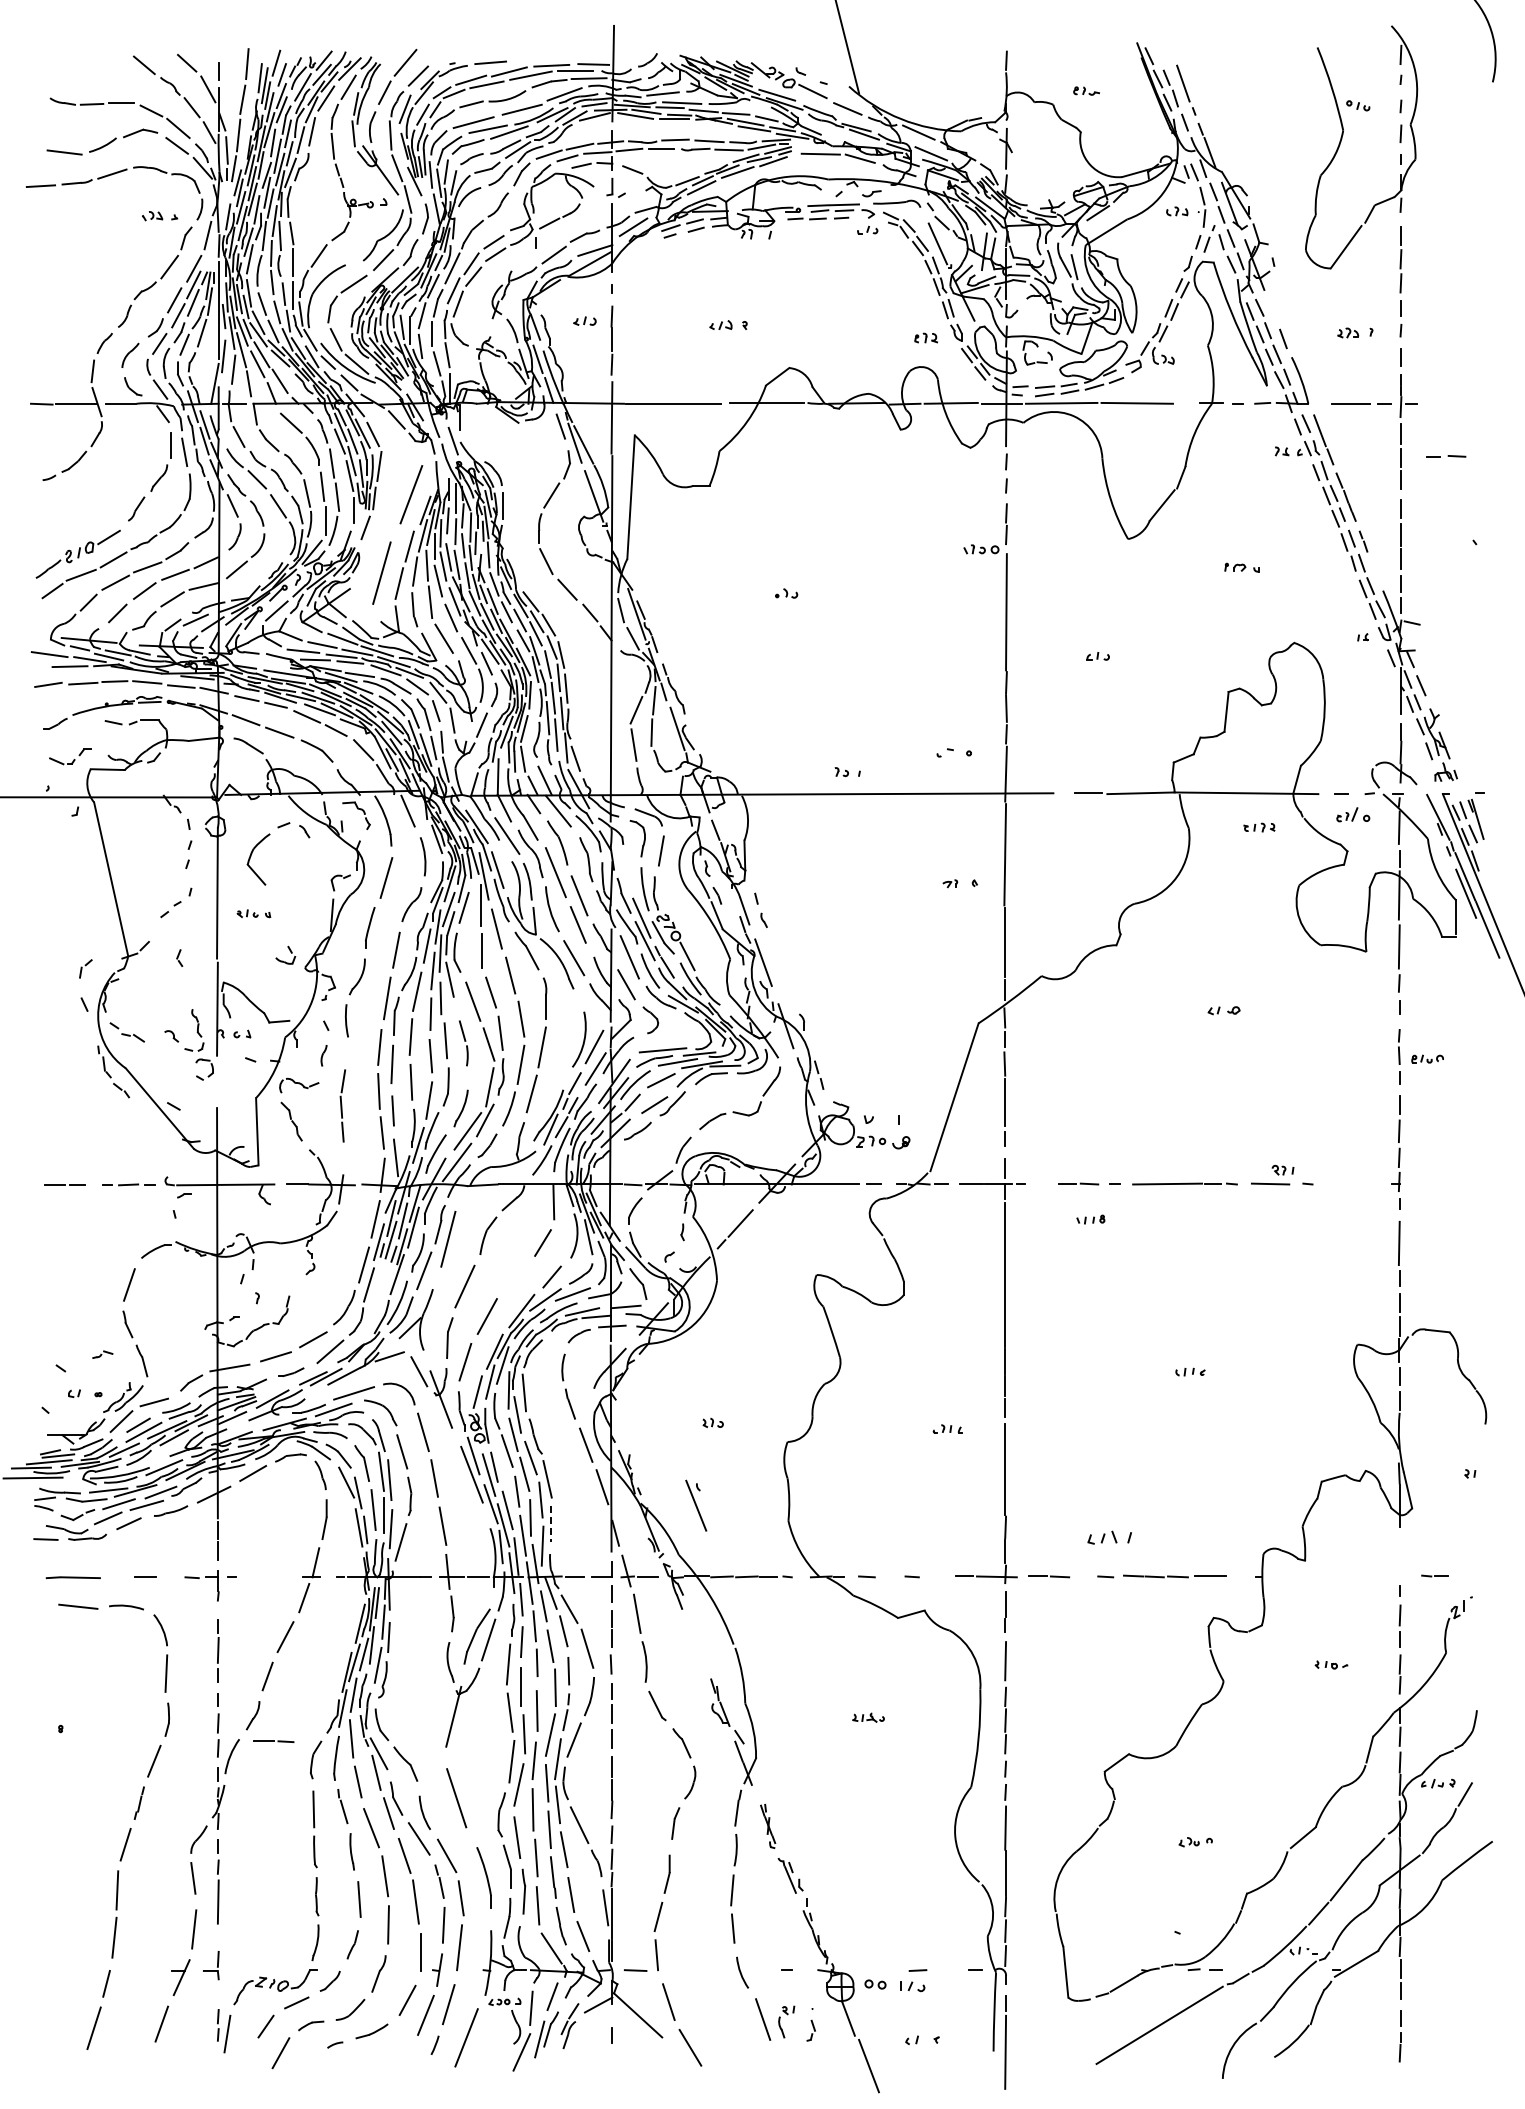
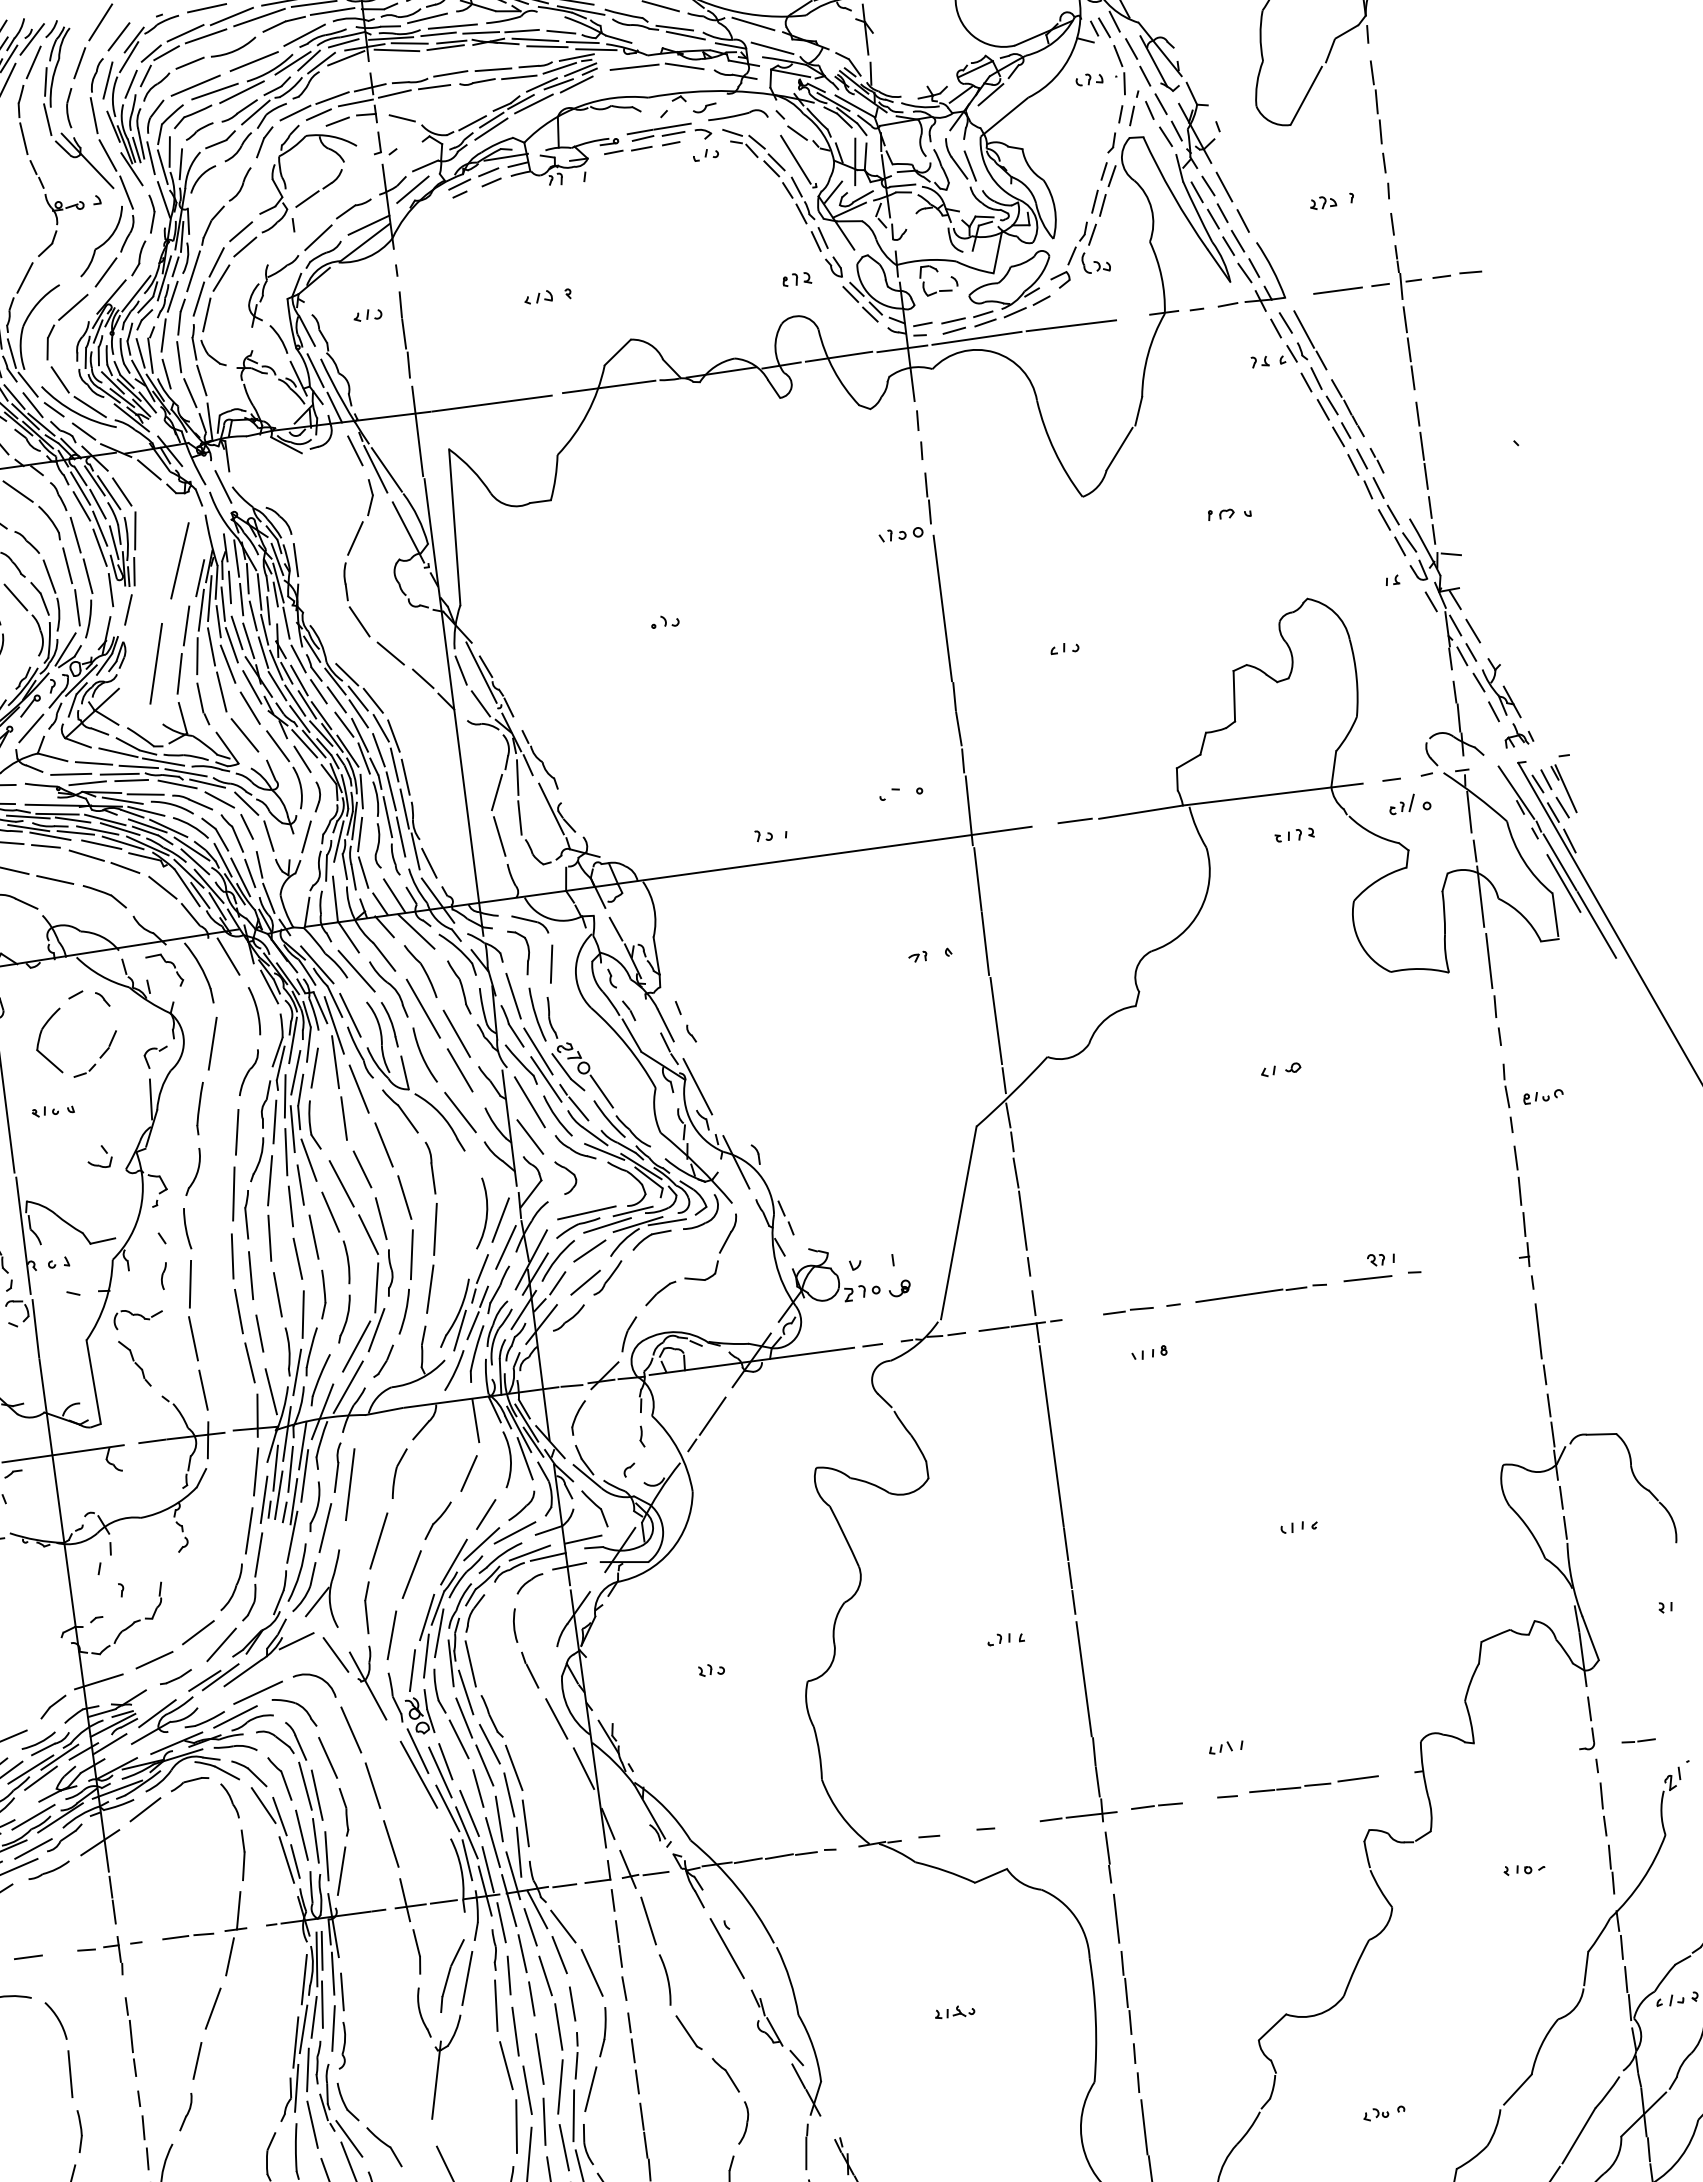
line: (1271, 310) -> (1223, 187), added
line: (1447, 456) -> (1458, 274), moved
line: (627, 871) -> (512, 995), added
part: (292, 873) -> (94, 1053), added
part: (463, 1043) -> (336, 1237), size x1.67
line: (217, 1083) -> (35, 1328), added
part: (342, 1105) -> (195, 1335), size x1.67
part: (513, 1276) -> (437, 1520), added
part: (696, 1505) -> (727, 1948), moved
line: (550, 1524) -> (525, 1823), dashed -> solid
part: (1109, 1537) -> (1225, 1746), size x0.62
part: (1399, 1555) -> (1590, 1721), added
line: (273, 1741) -> (188, 1936), moved

